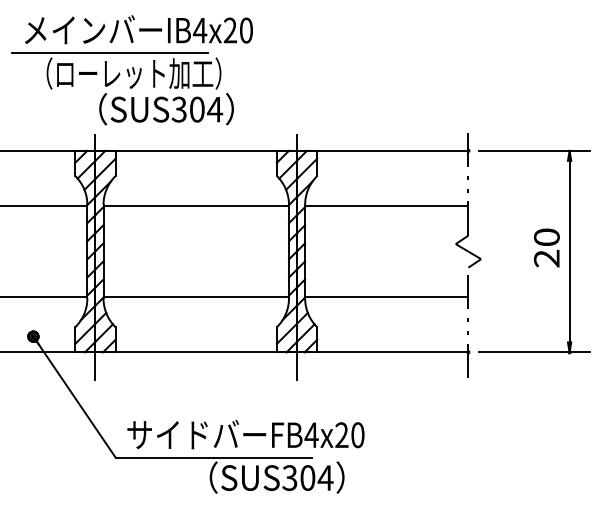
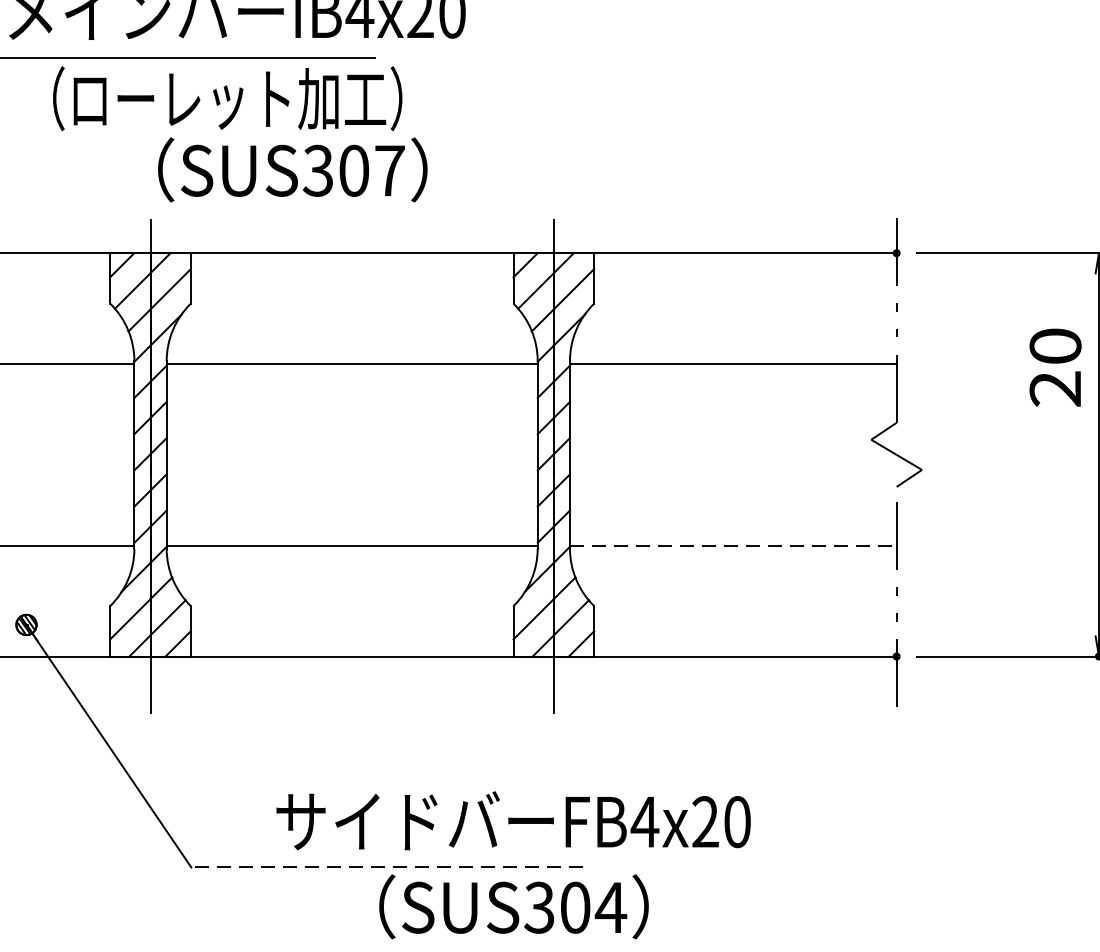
text: (215, 109) -> (390, 170), SUS304 -> SUS307
text: (546, 247) -> (1054, 366), moved
line: (386, 297) -> (732, 546), solid -> dashed
text: (245, 434) -> (512, 820), moved
line: (213, 457) -> (386, 866), solid -> dashed

